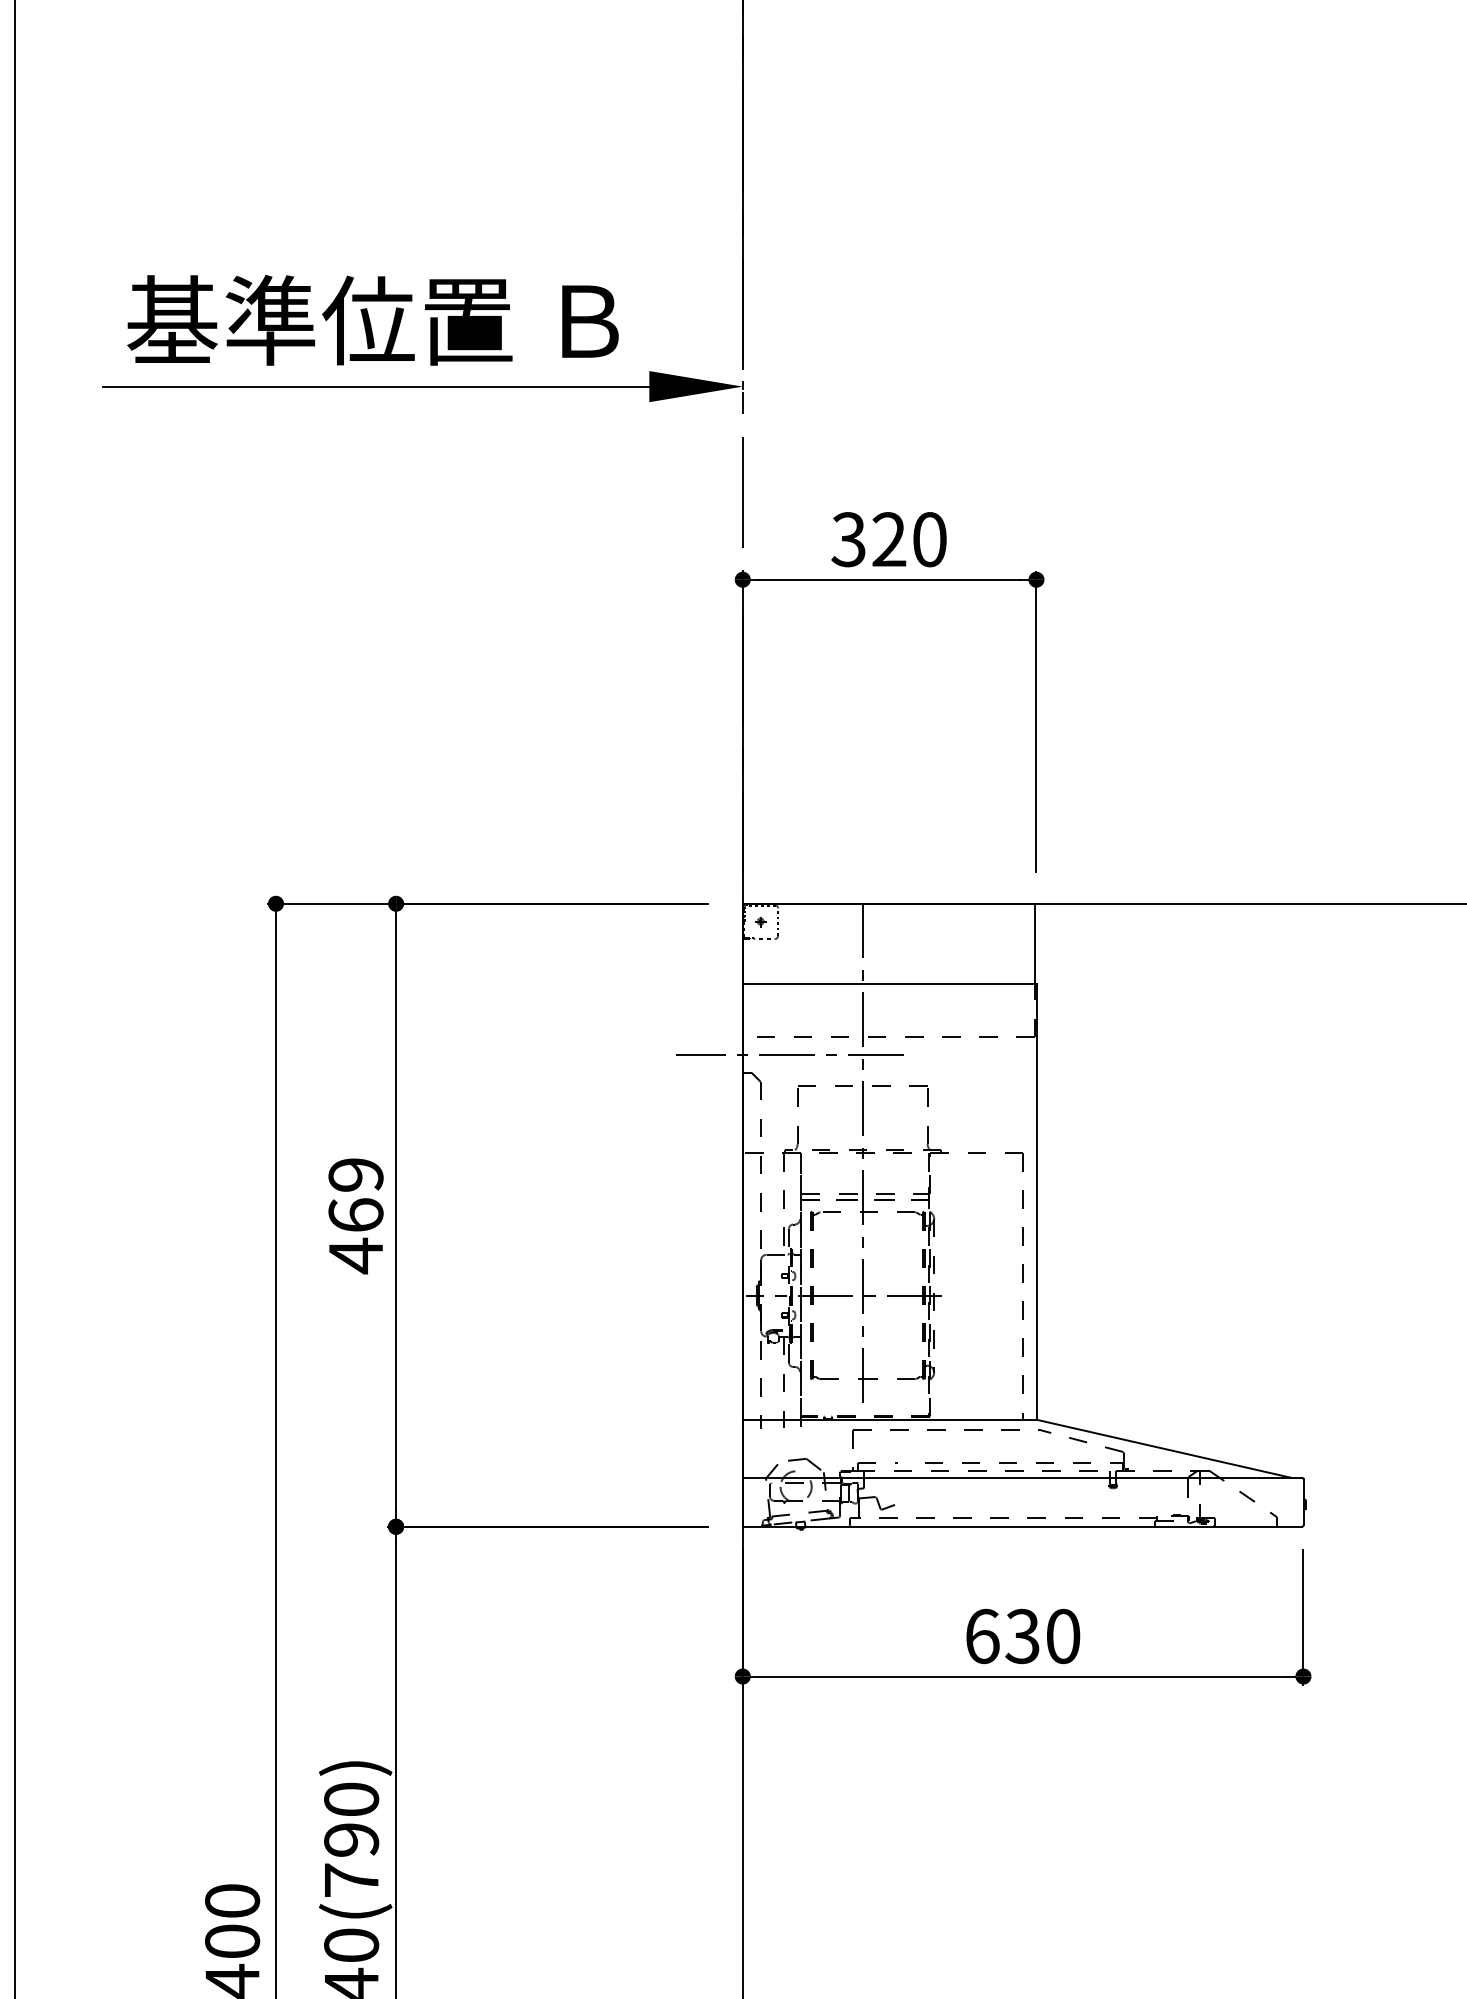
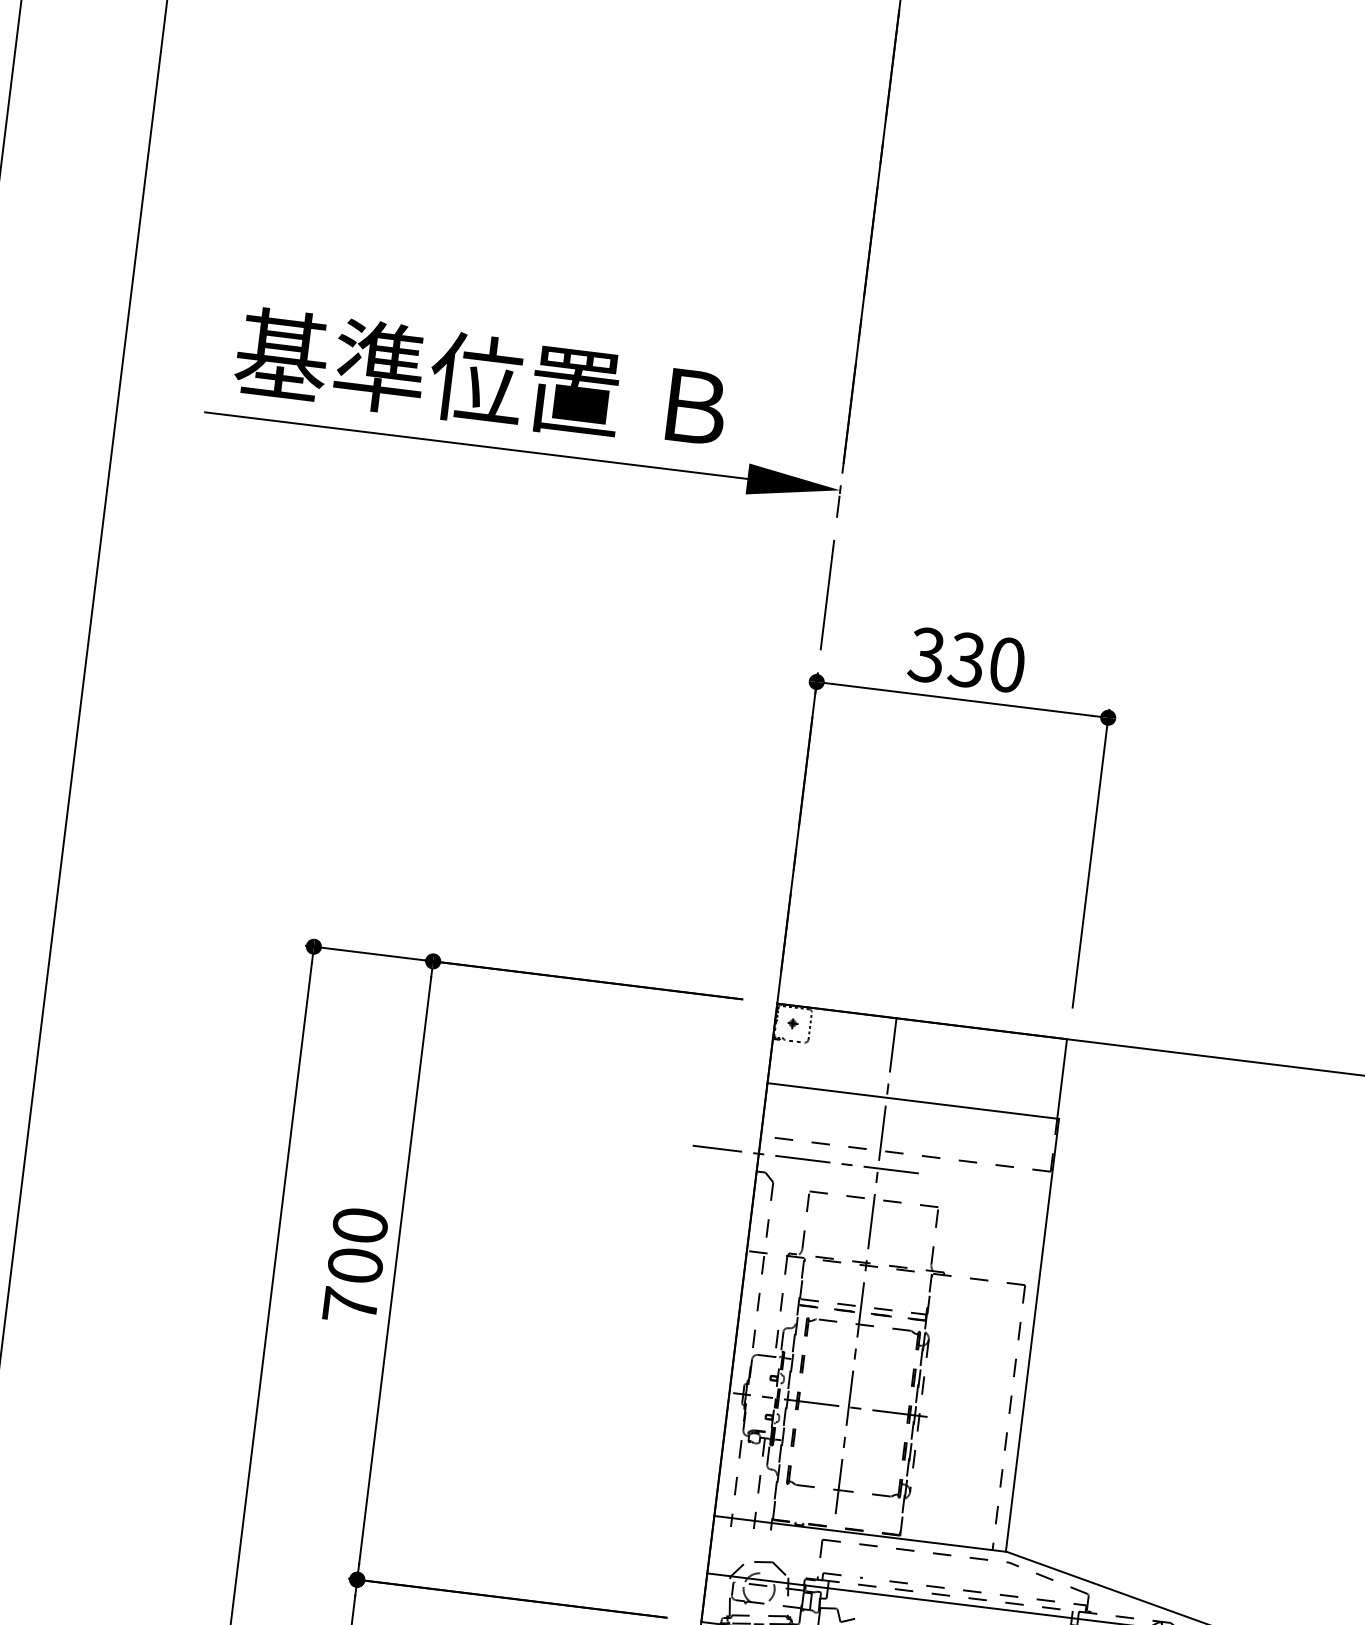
text: (888, 539) -> (966, 659), 320 -> 330
text: (355, 1216) -> (354, 1266), 469 -> 700

